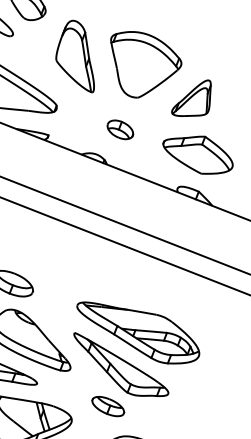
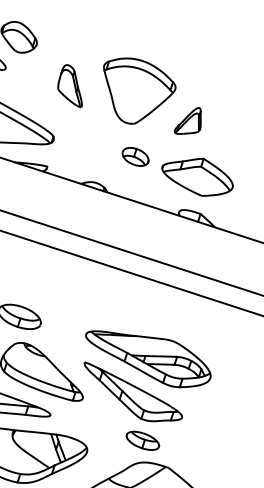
part: (75, 56) -> (69, 86), size x0.6
part: (191, 97) -> (187, 120), size x0.7
part: (120, 129) -> (135, 156), moved
part: (107, 406) -> (142, 440), moved

